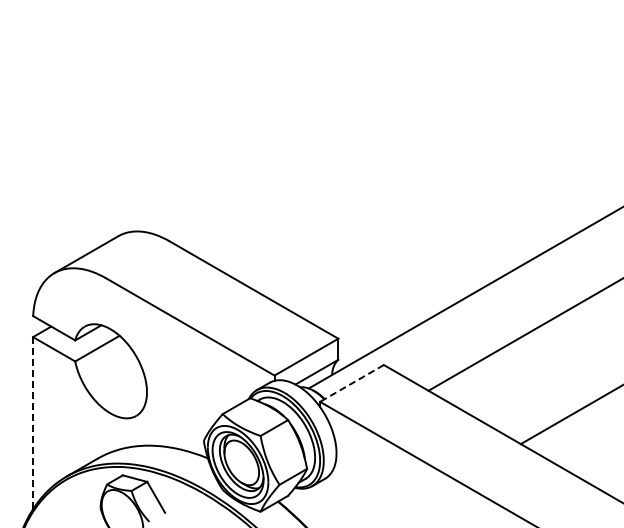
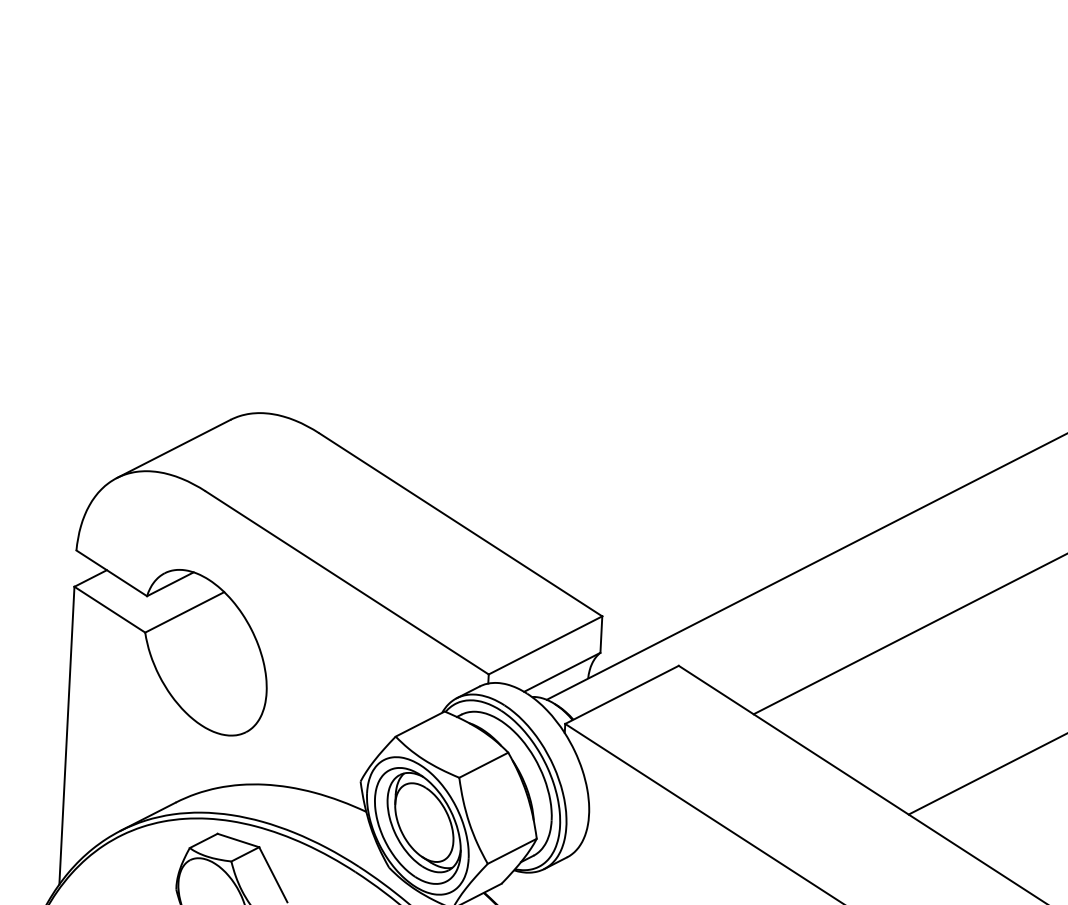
line: (352, 383) -> (622, 695), dashed -> solid
line: (33, 423) -> (67, 736), dashed -> solid

